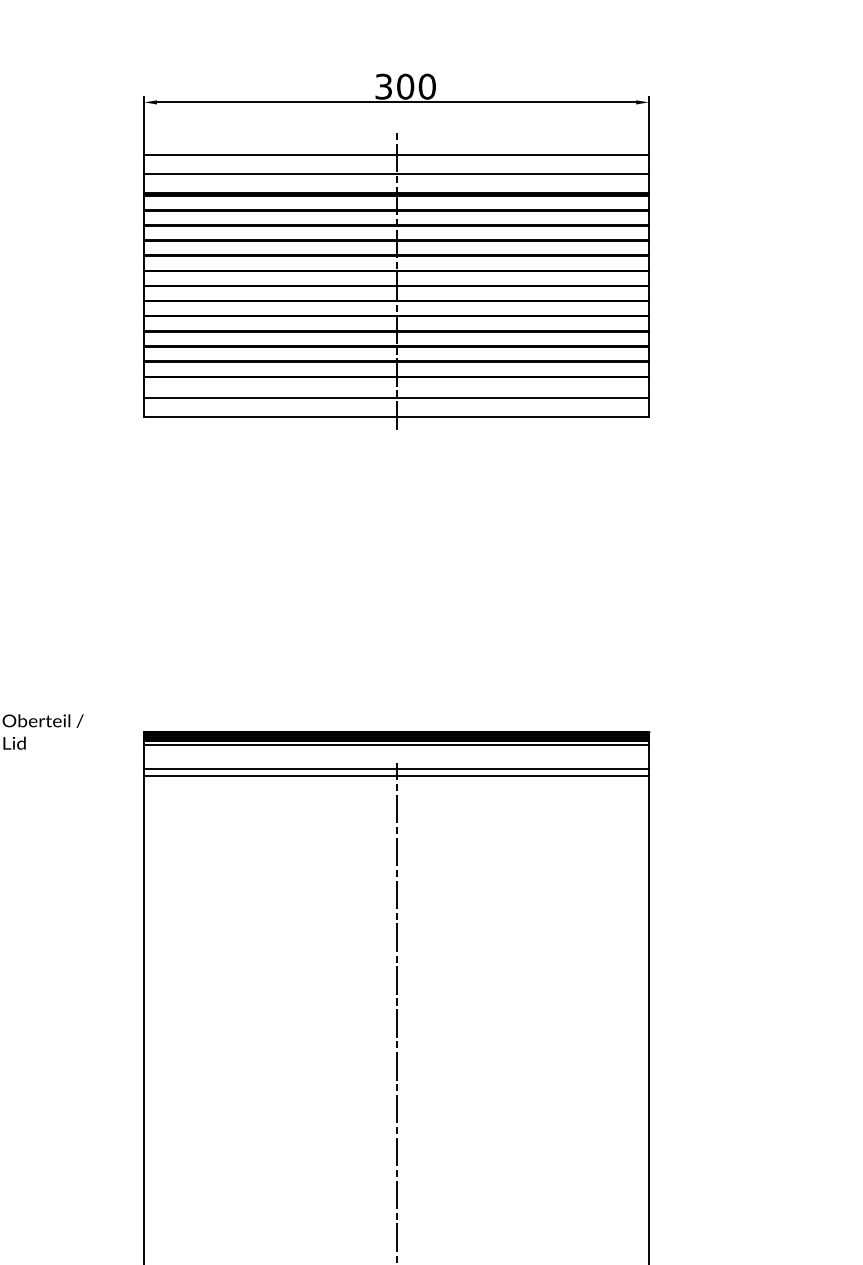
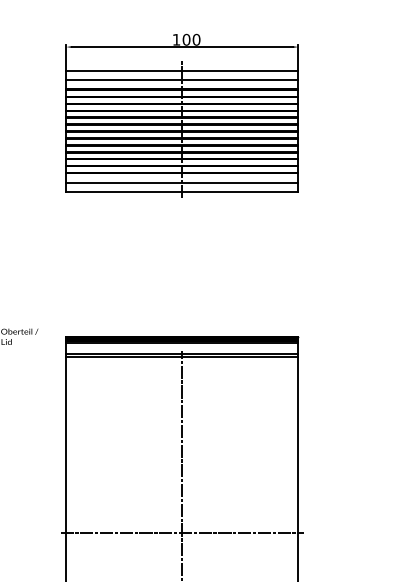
text: (383, 85) -> (176, 39), 300 -> 100
line: (396, 1157) -> (182, 532), added

